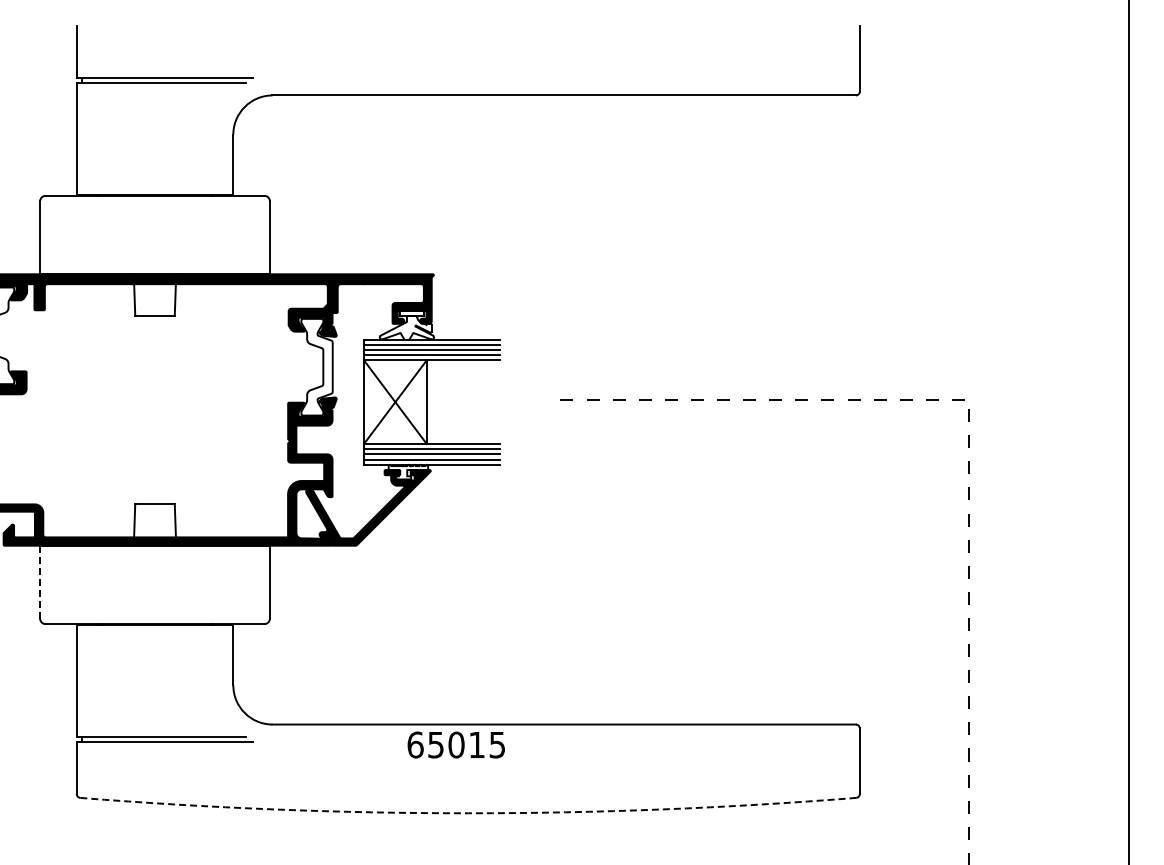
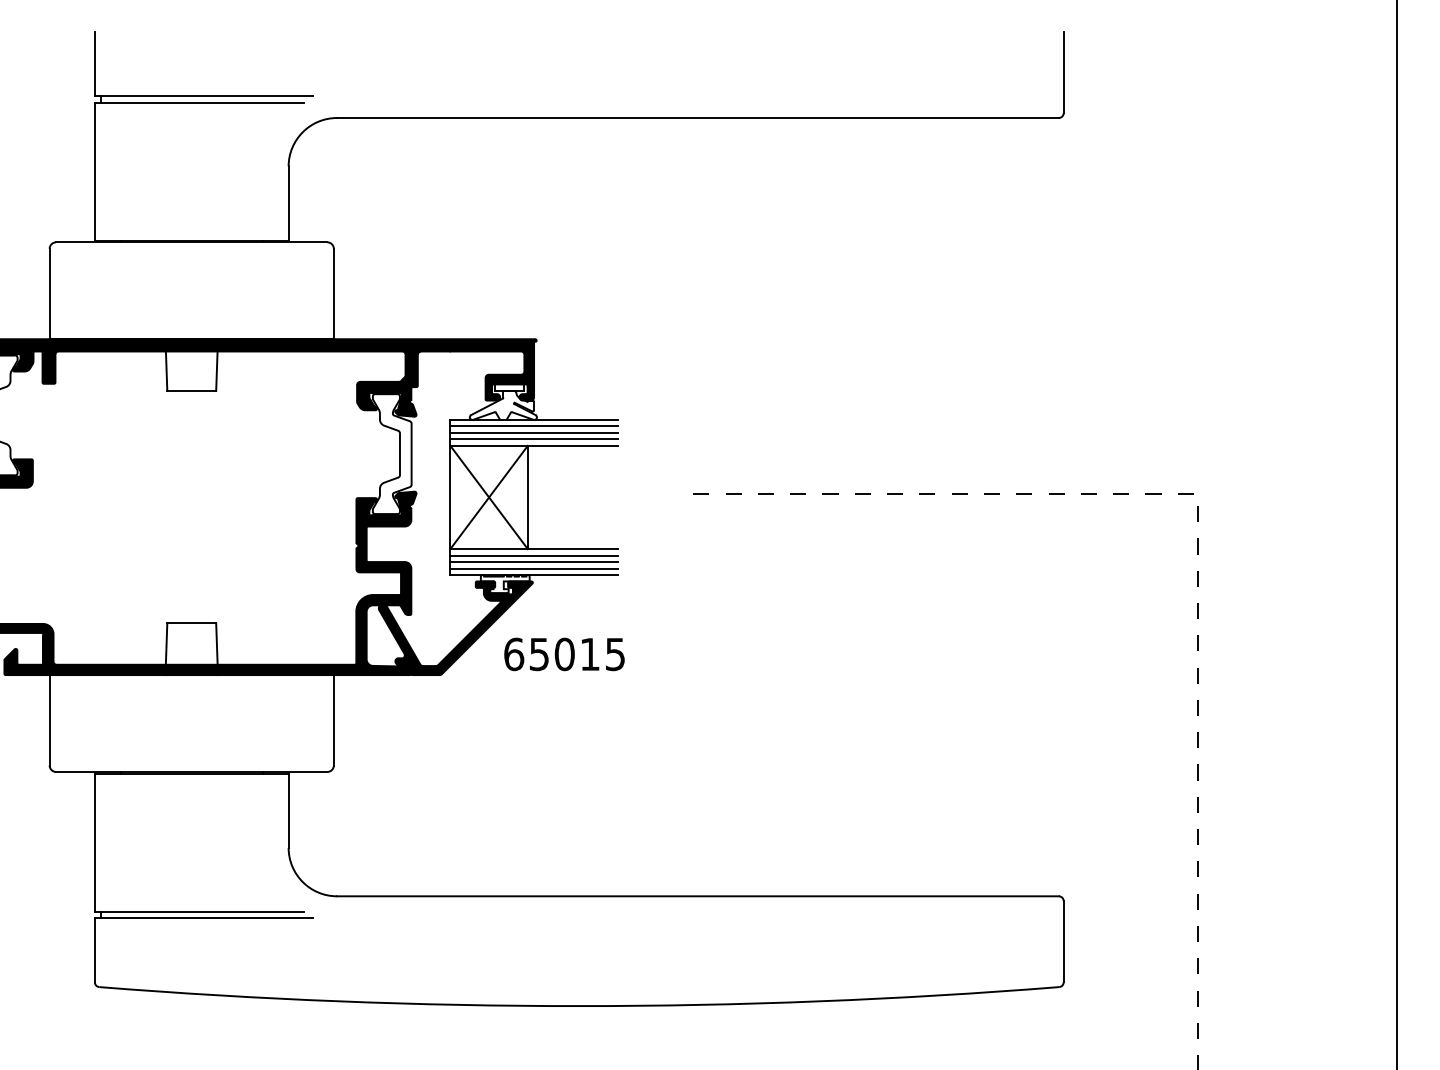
line: (40, 582) -> (50, 720), dashed -> solid
text: (455, 744) -> (563, 653), moved
arc: (468, 813) -> (579, 1006), dashed -> solid

